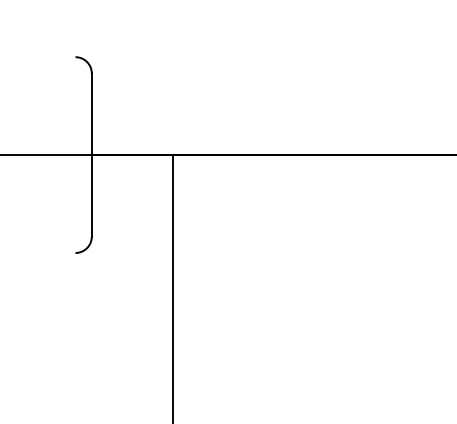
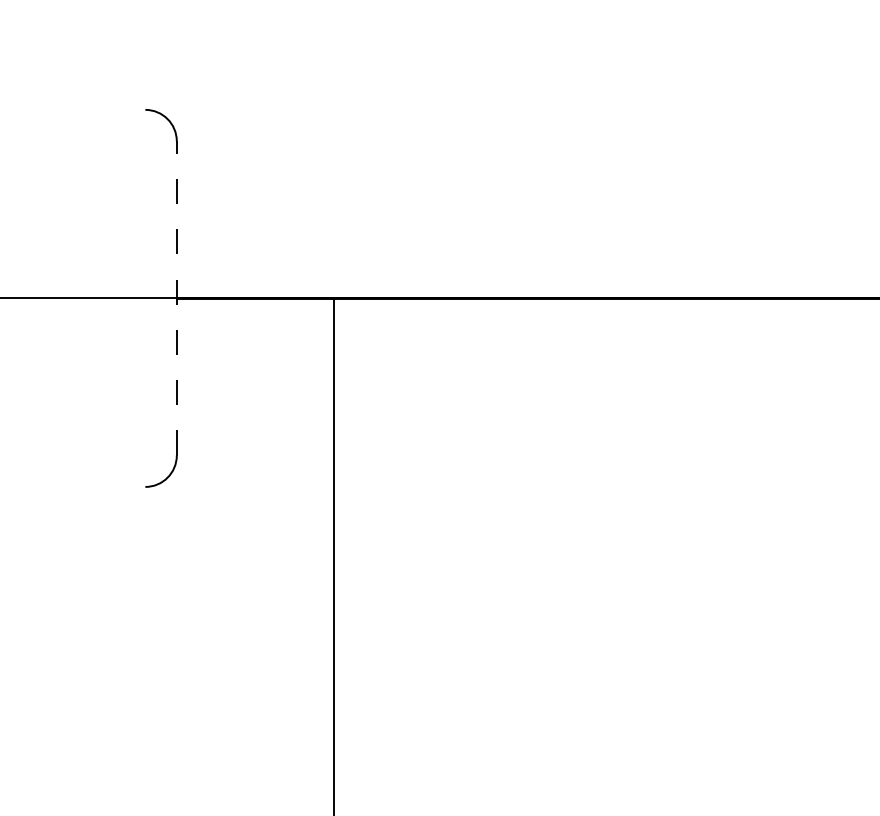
line: (91, 155) -> (176, 299), solid -> dashed

